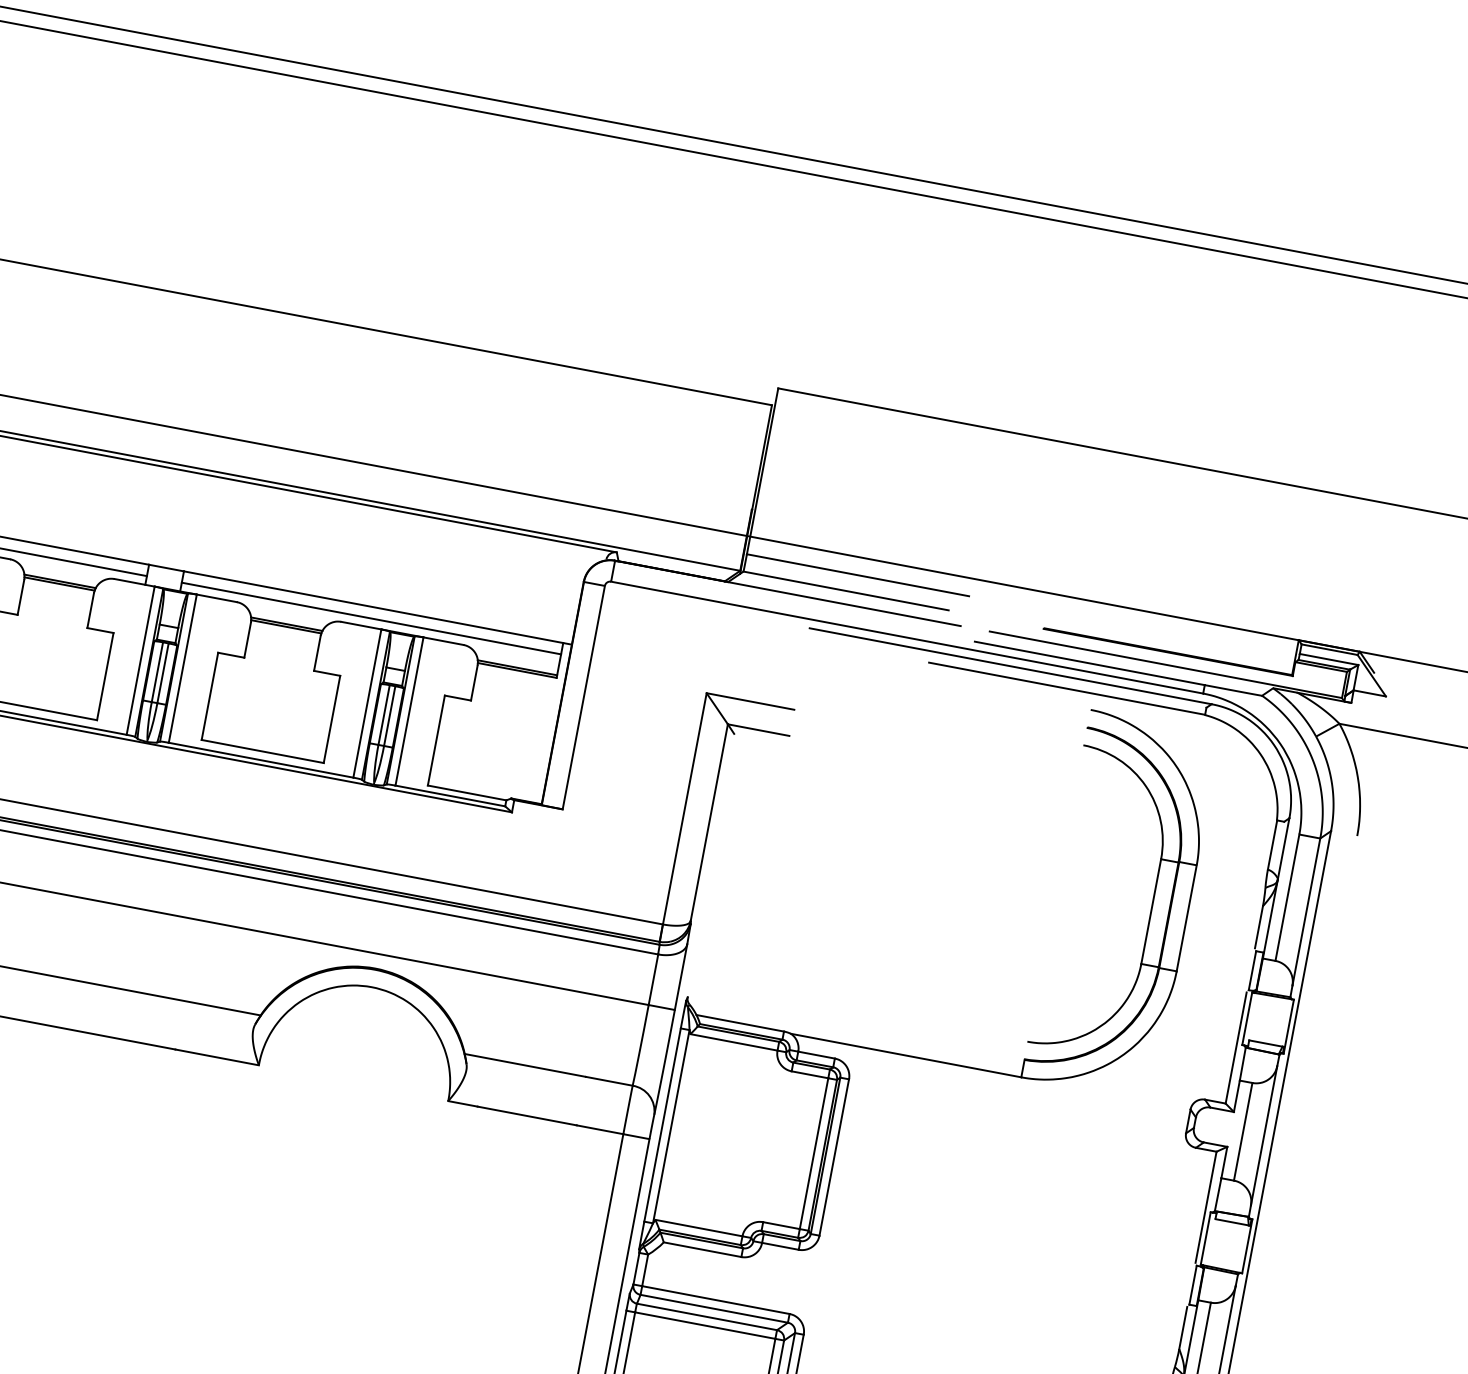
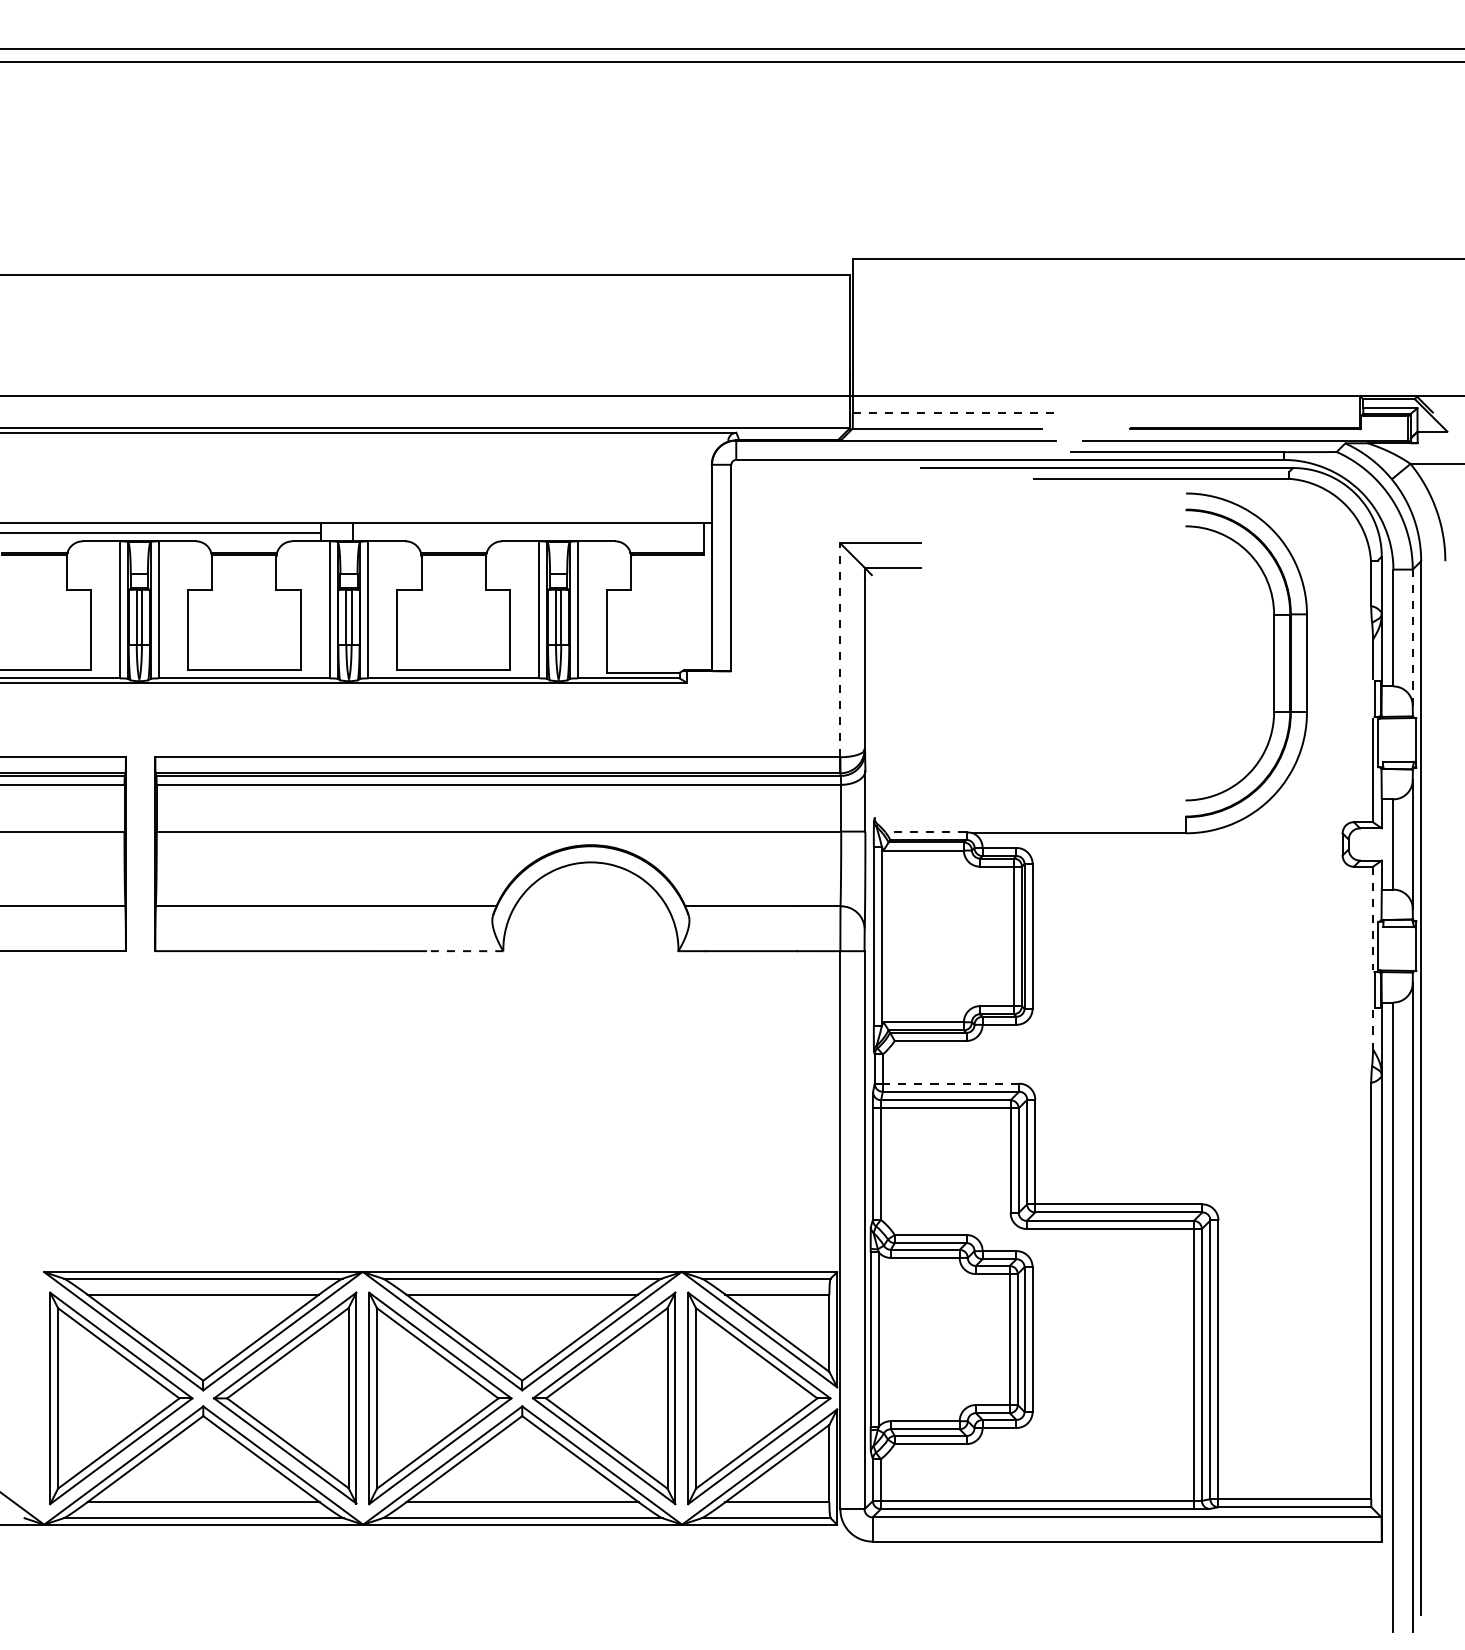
line: (857, 575) -> (955, 412), solid -> dashed
line: (371, 618) -> (528, 533), removed
line: (684, 809) -> (840, 650), solid -> dashed
line: (1306, 911) -> (1412, 637), solid -> dashed
line: (739, 1023) -> (925, 832), solid -> dashed
line: (216, 1057) -> (464, 951), solid -> dashed
line: (1205, 1207) -> (1372, 918), solid -> dashed
line: (715, 1299) -> (950, 1083), solid -> dashed
line: (1182, 1328) -> (1372, 1030), solid -> dashed

